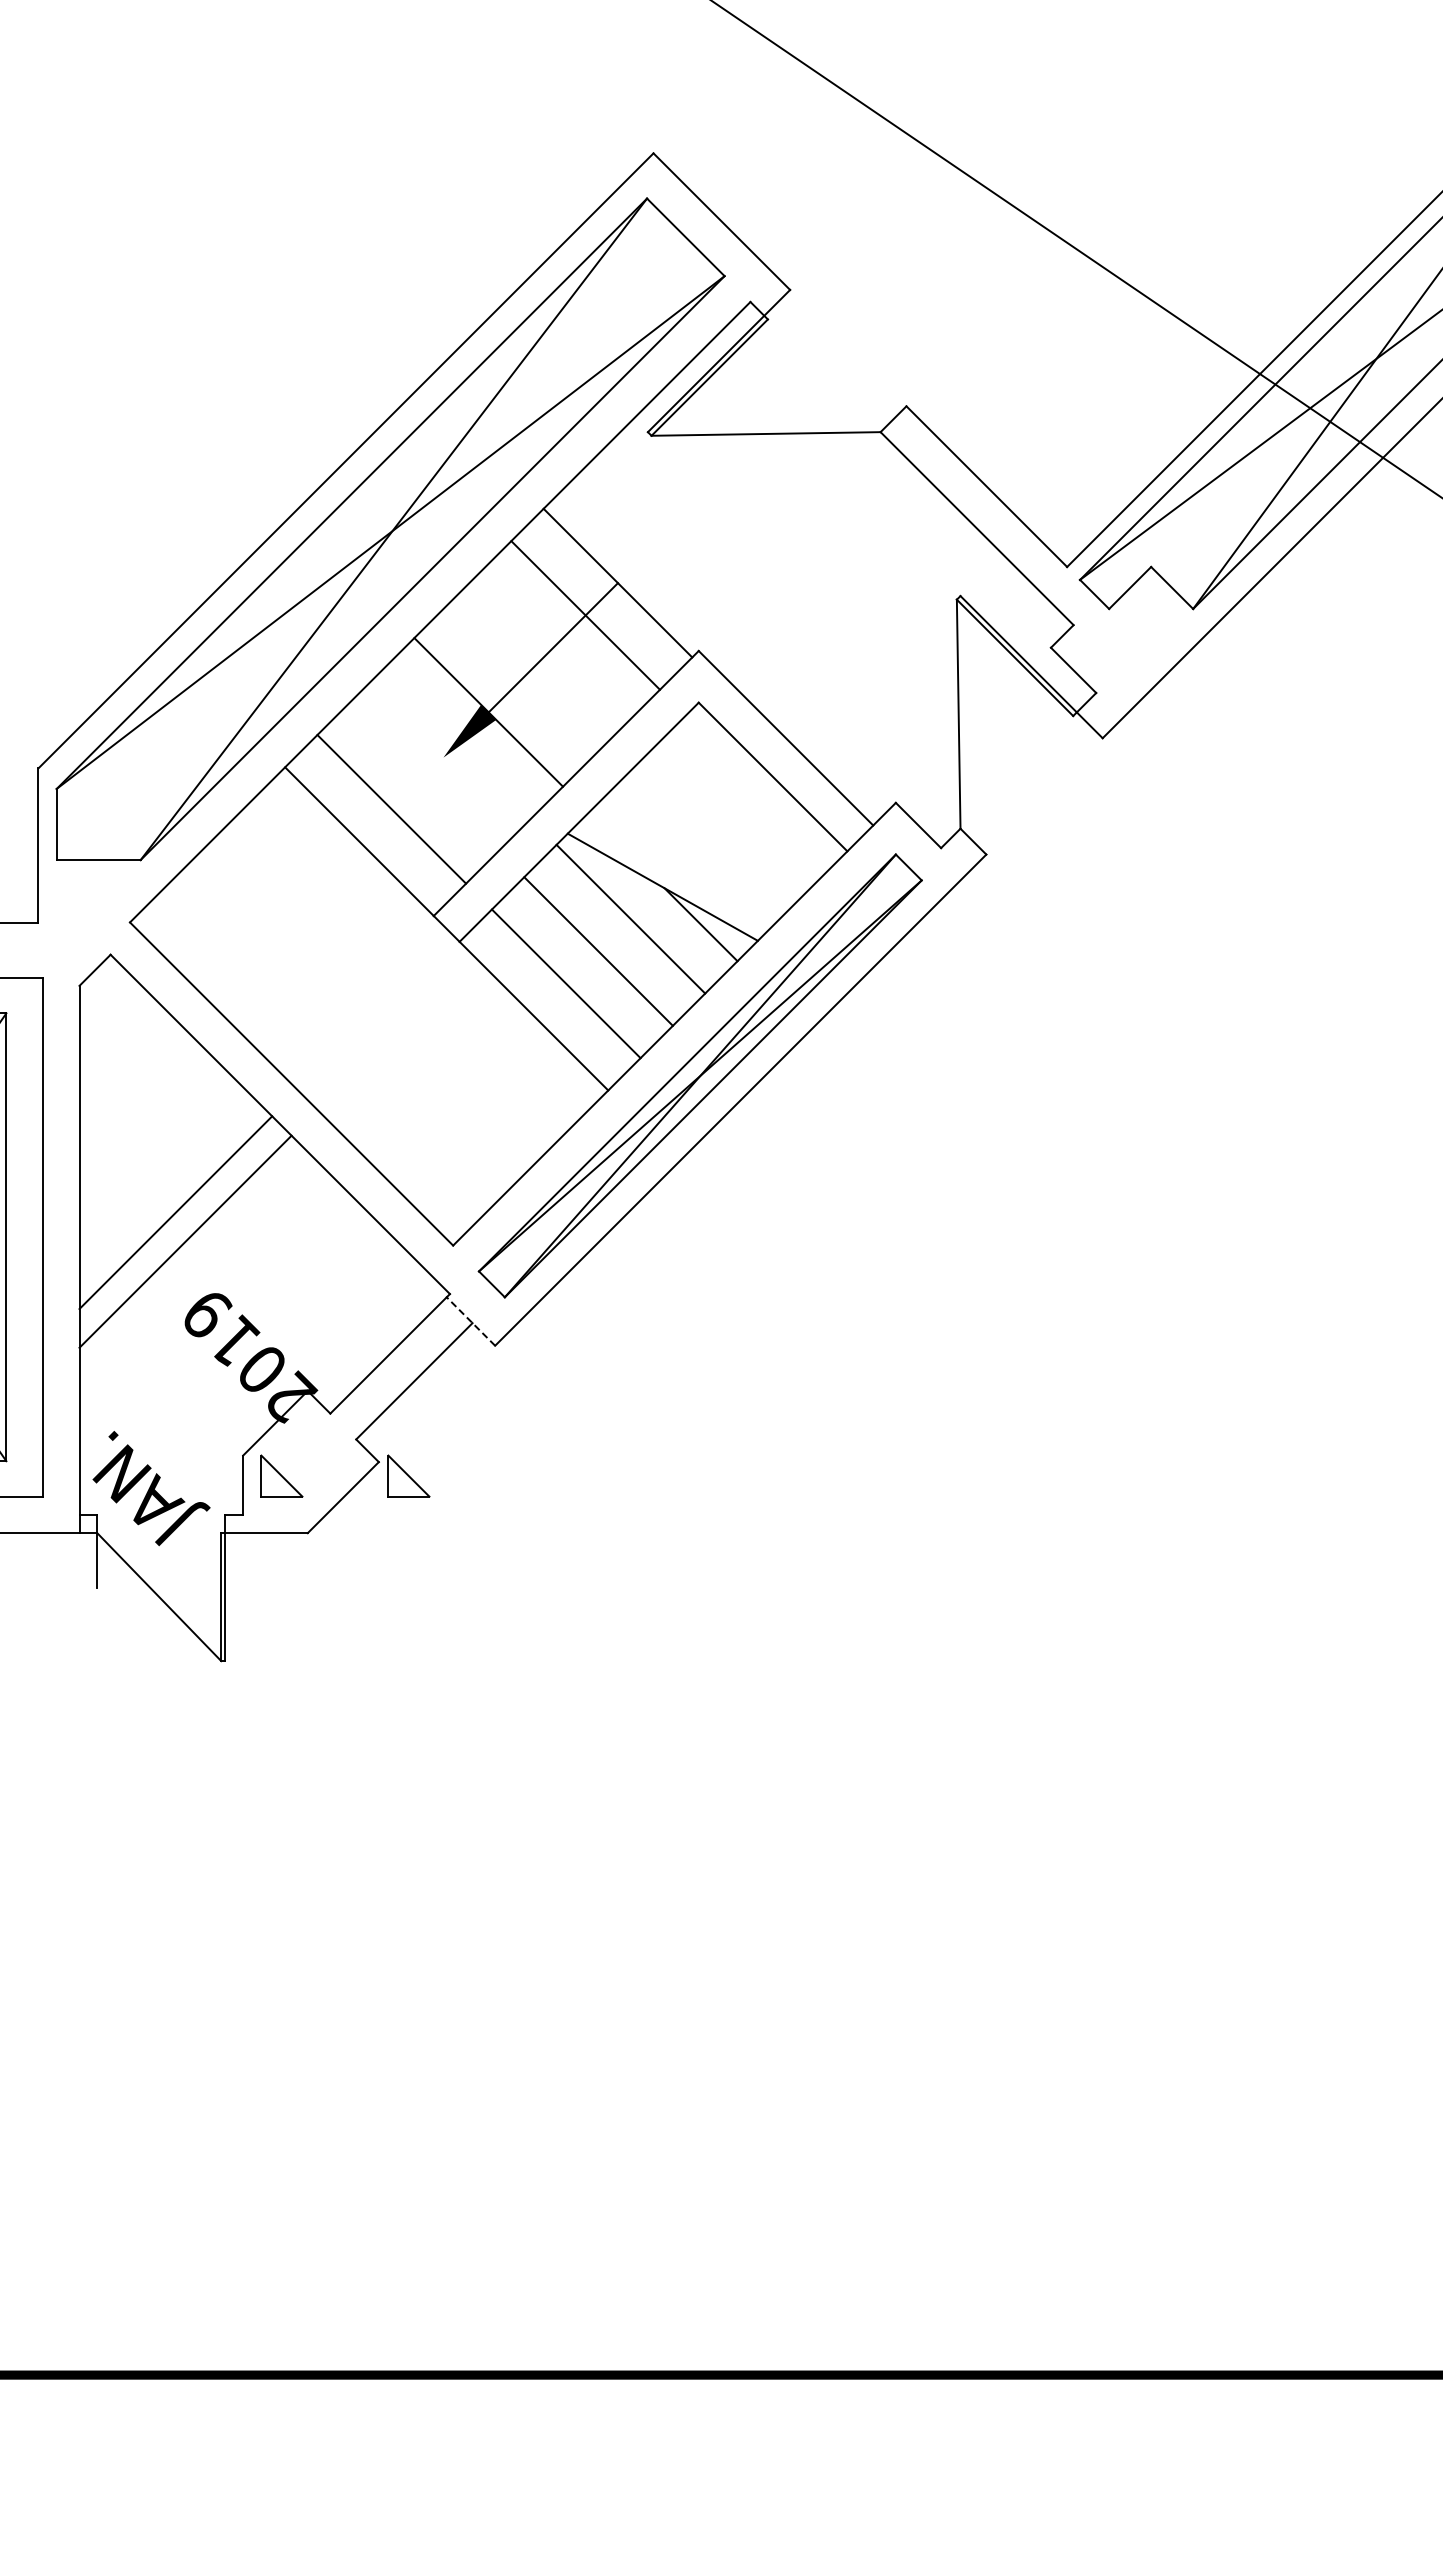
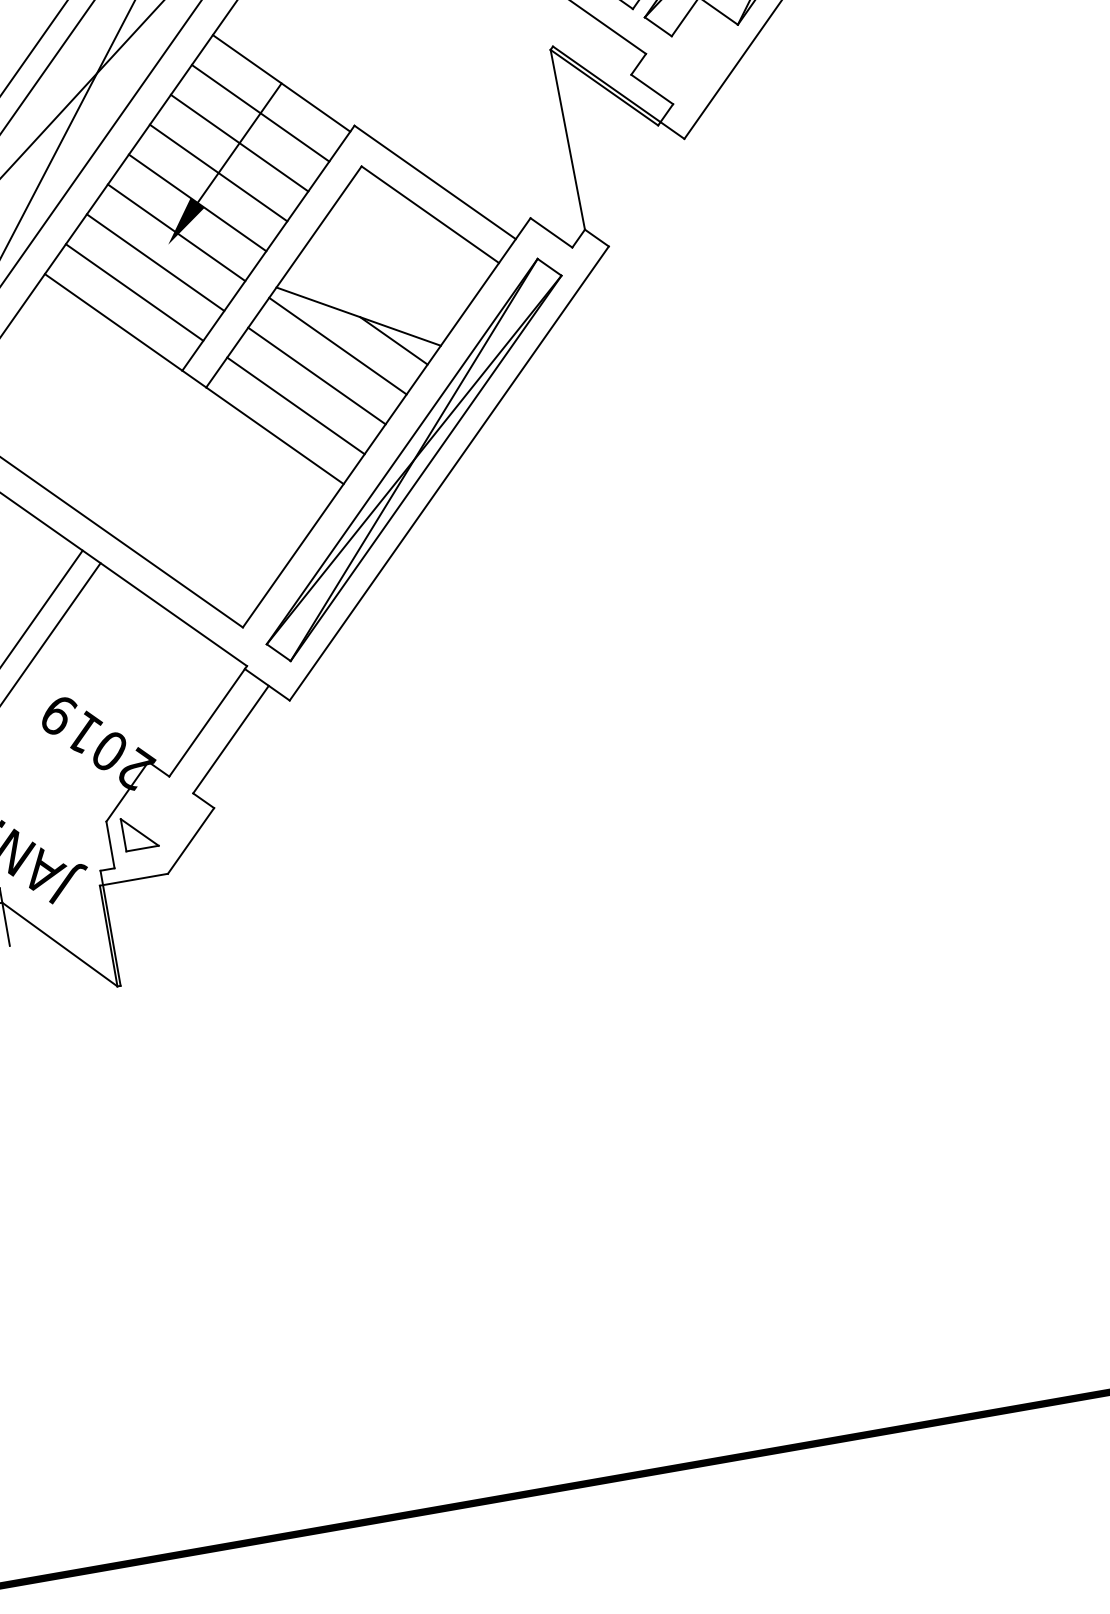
line: (553, 647) -> (239, 142), added
line: (520, 679) -> (218, 172), added
line: (456, 744) -> (176, 232), added
line: (423, 776) -> (155, 262), added
line: (470, 1321) -> (266, 684), dashed -> solid
part: (408, 1475) -> (239, 814), removed

